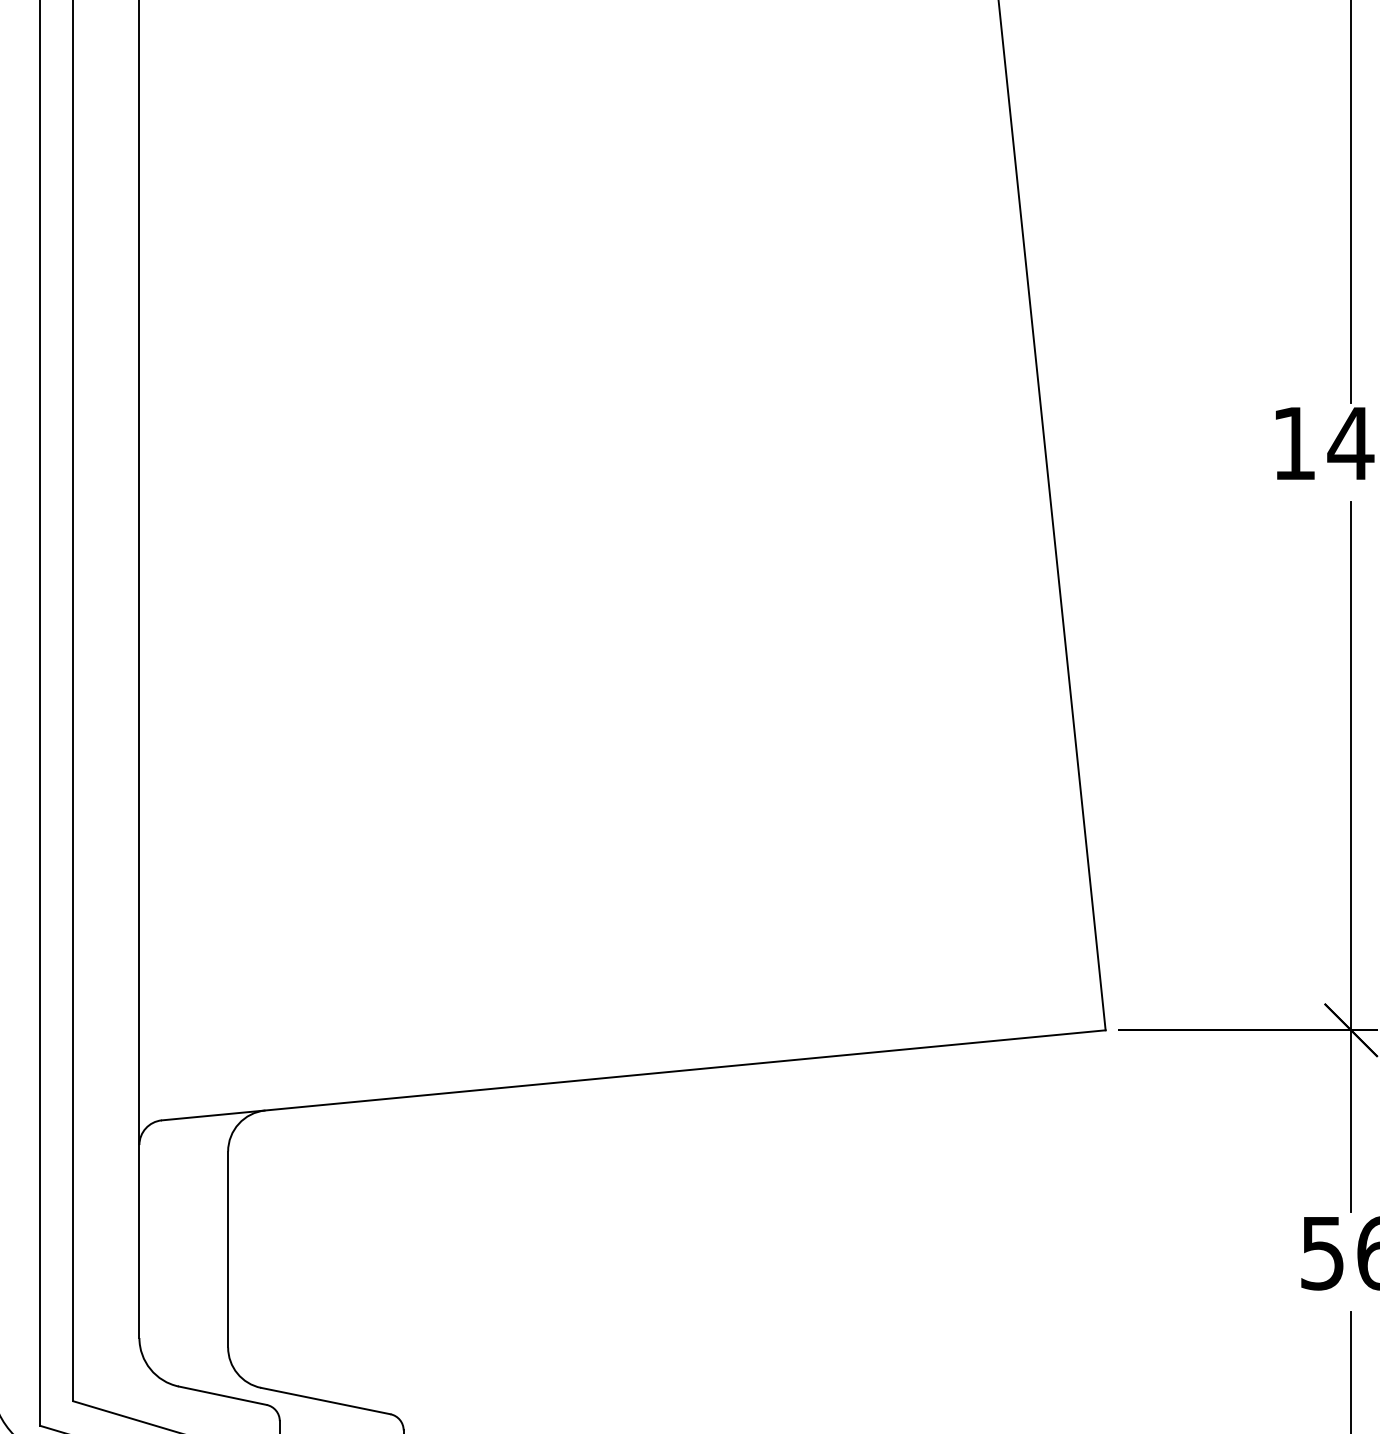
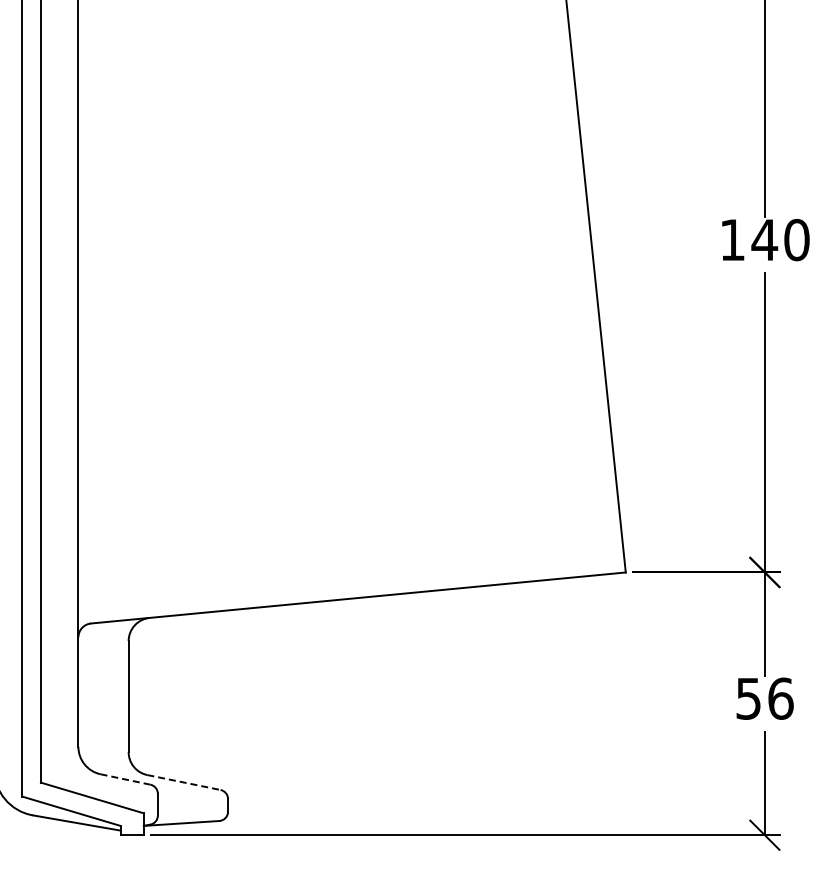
line: (222, 1395) -> (125, 779), solid -> dashed
line: (326, 1401) -> (184, 782), solid -> dashed

